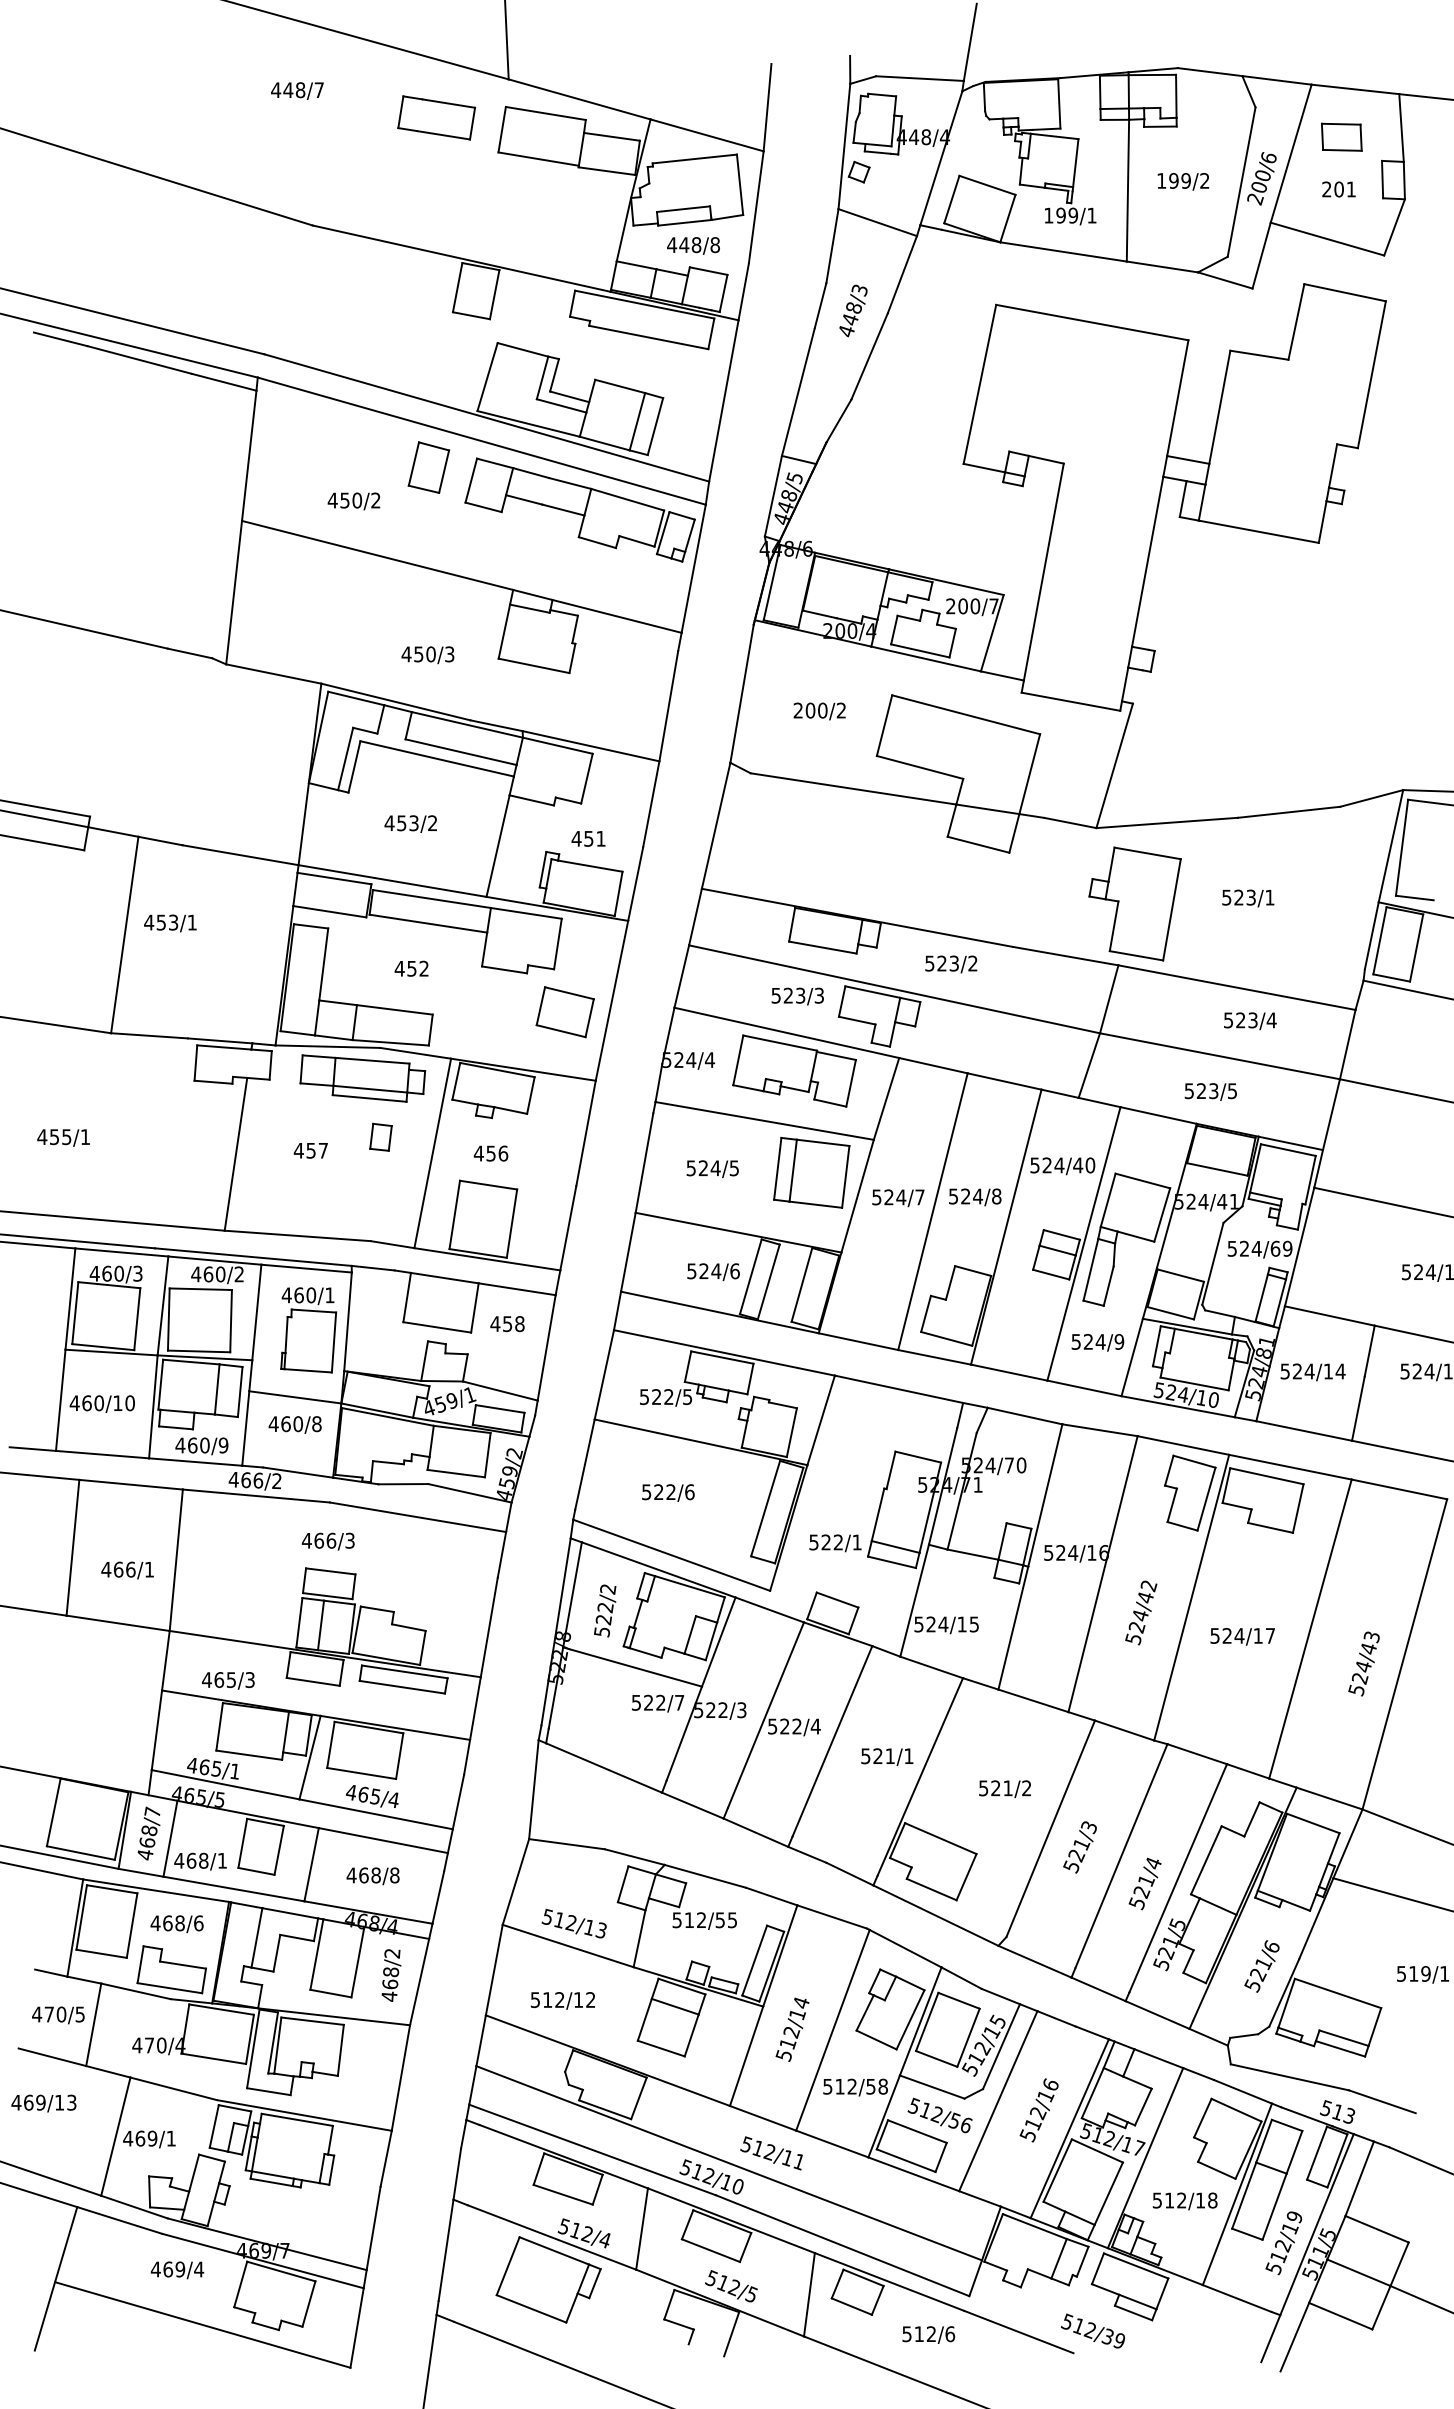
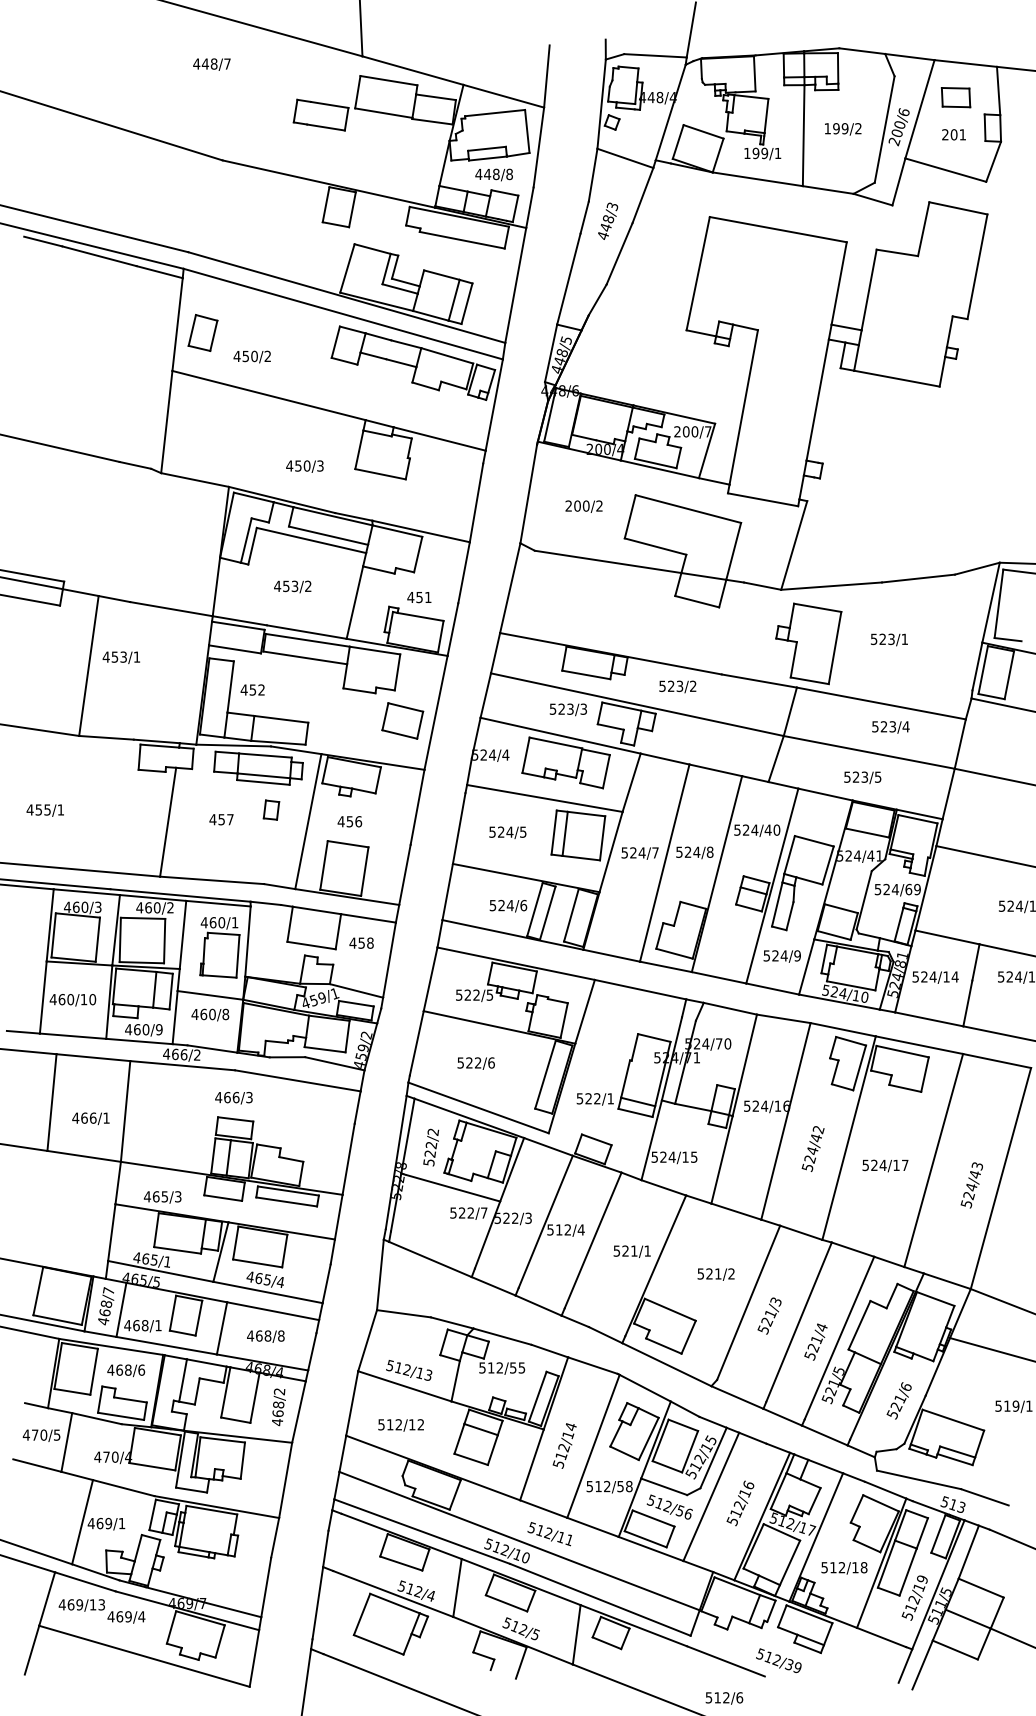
part: (436, 117) -> (320, 114), moved
part: (428, 467) -> (202, 332), moved
text: (411, 968) -> (252, 689), moved
text: (784, 1726) -> (558, 1229), 522/4 -> 512/4
text: (43, 2103) -> (81, 1605), moved
text: (928, 2334) -> (724, 1698), moved

